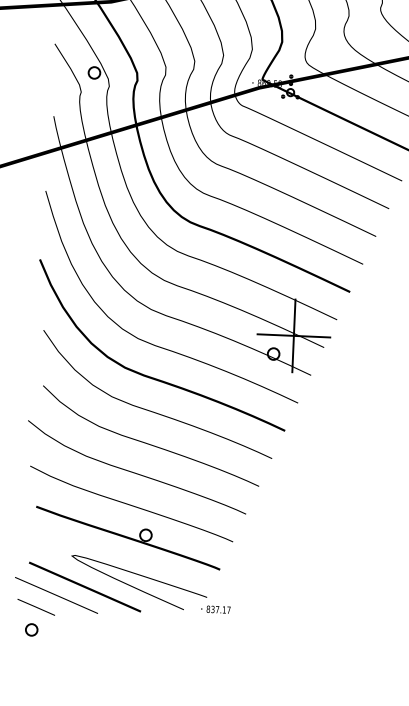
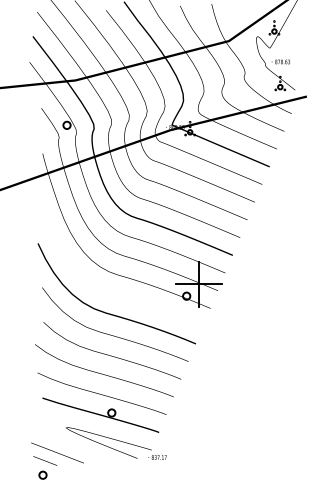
curve: (155, 344) -> (112, 293), removed
line: (84, 586) -> (74, 446), removed

